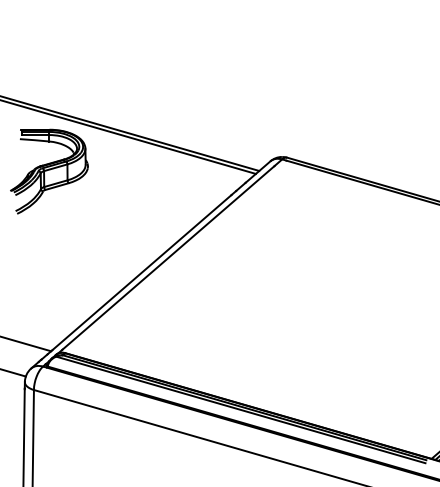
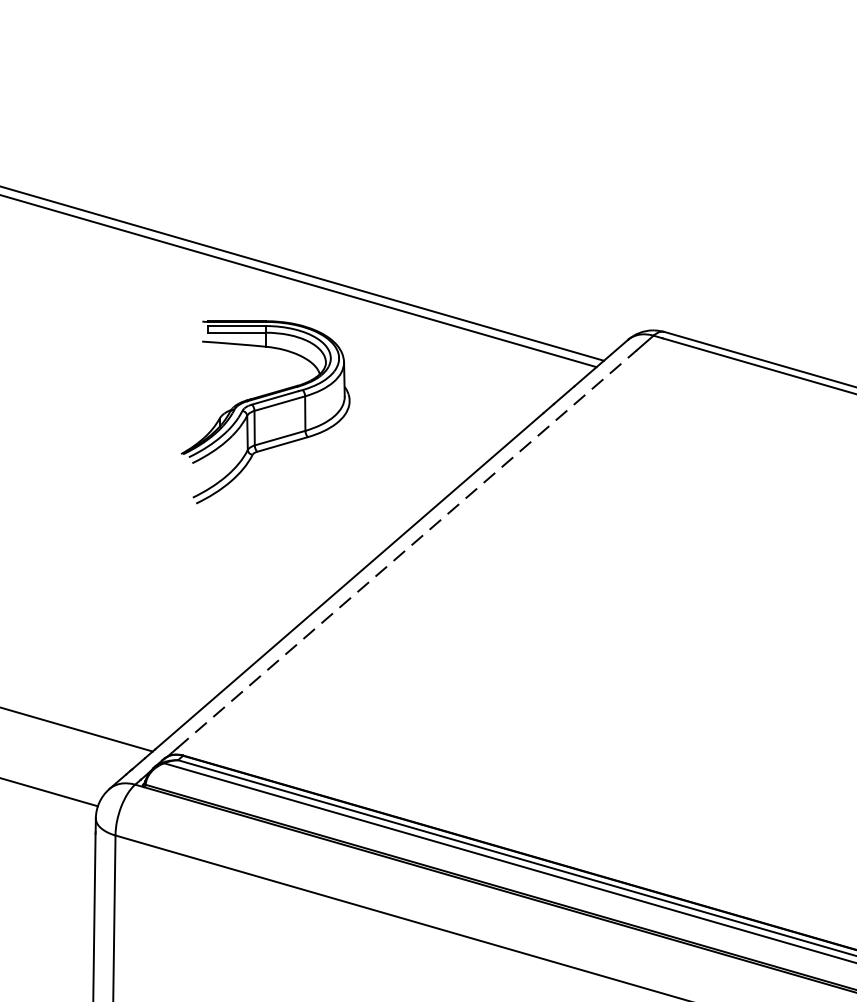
part: (49, 171) -> (266, 411), moved
line: (168, 257) -> (407, 548), solid -> dashed

